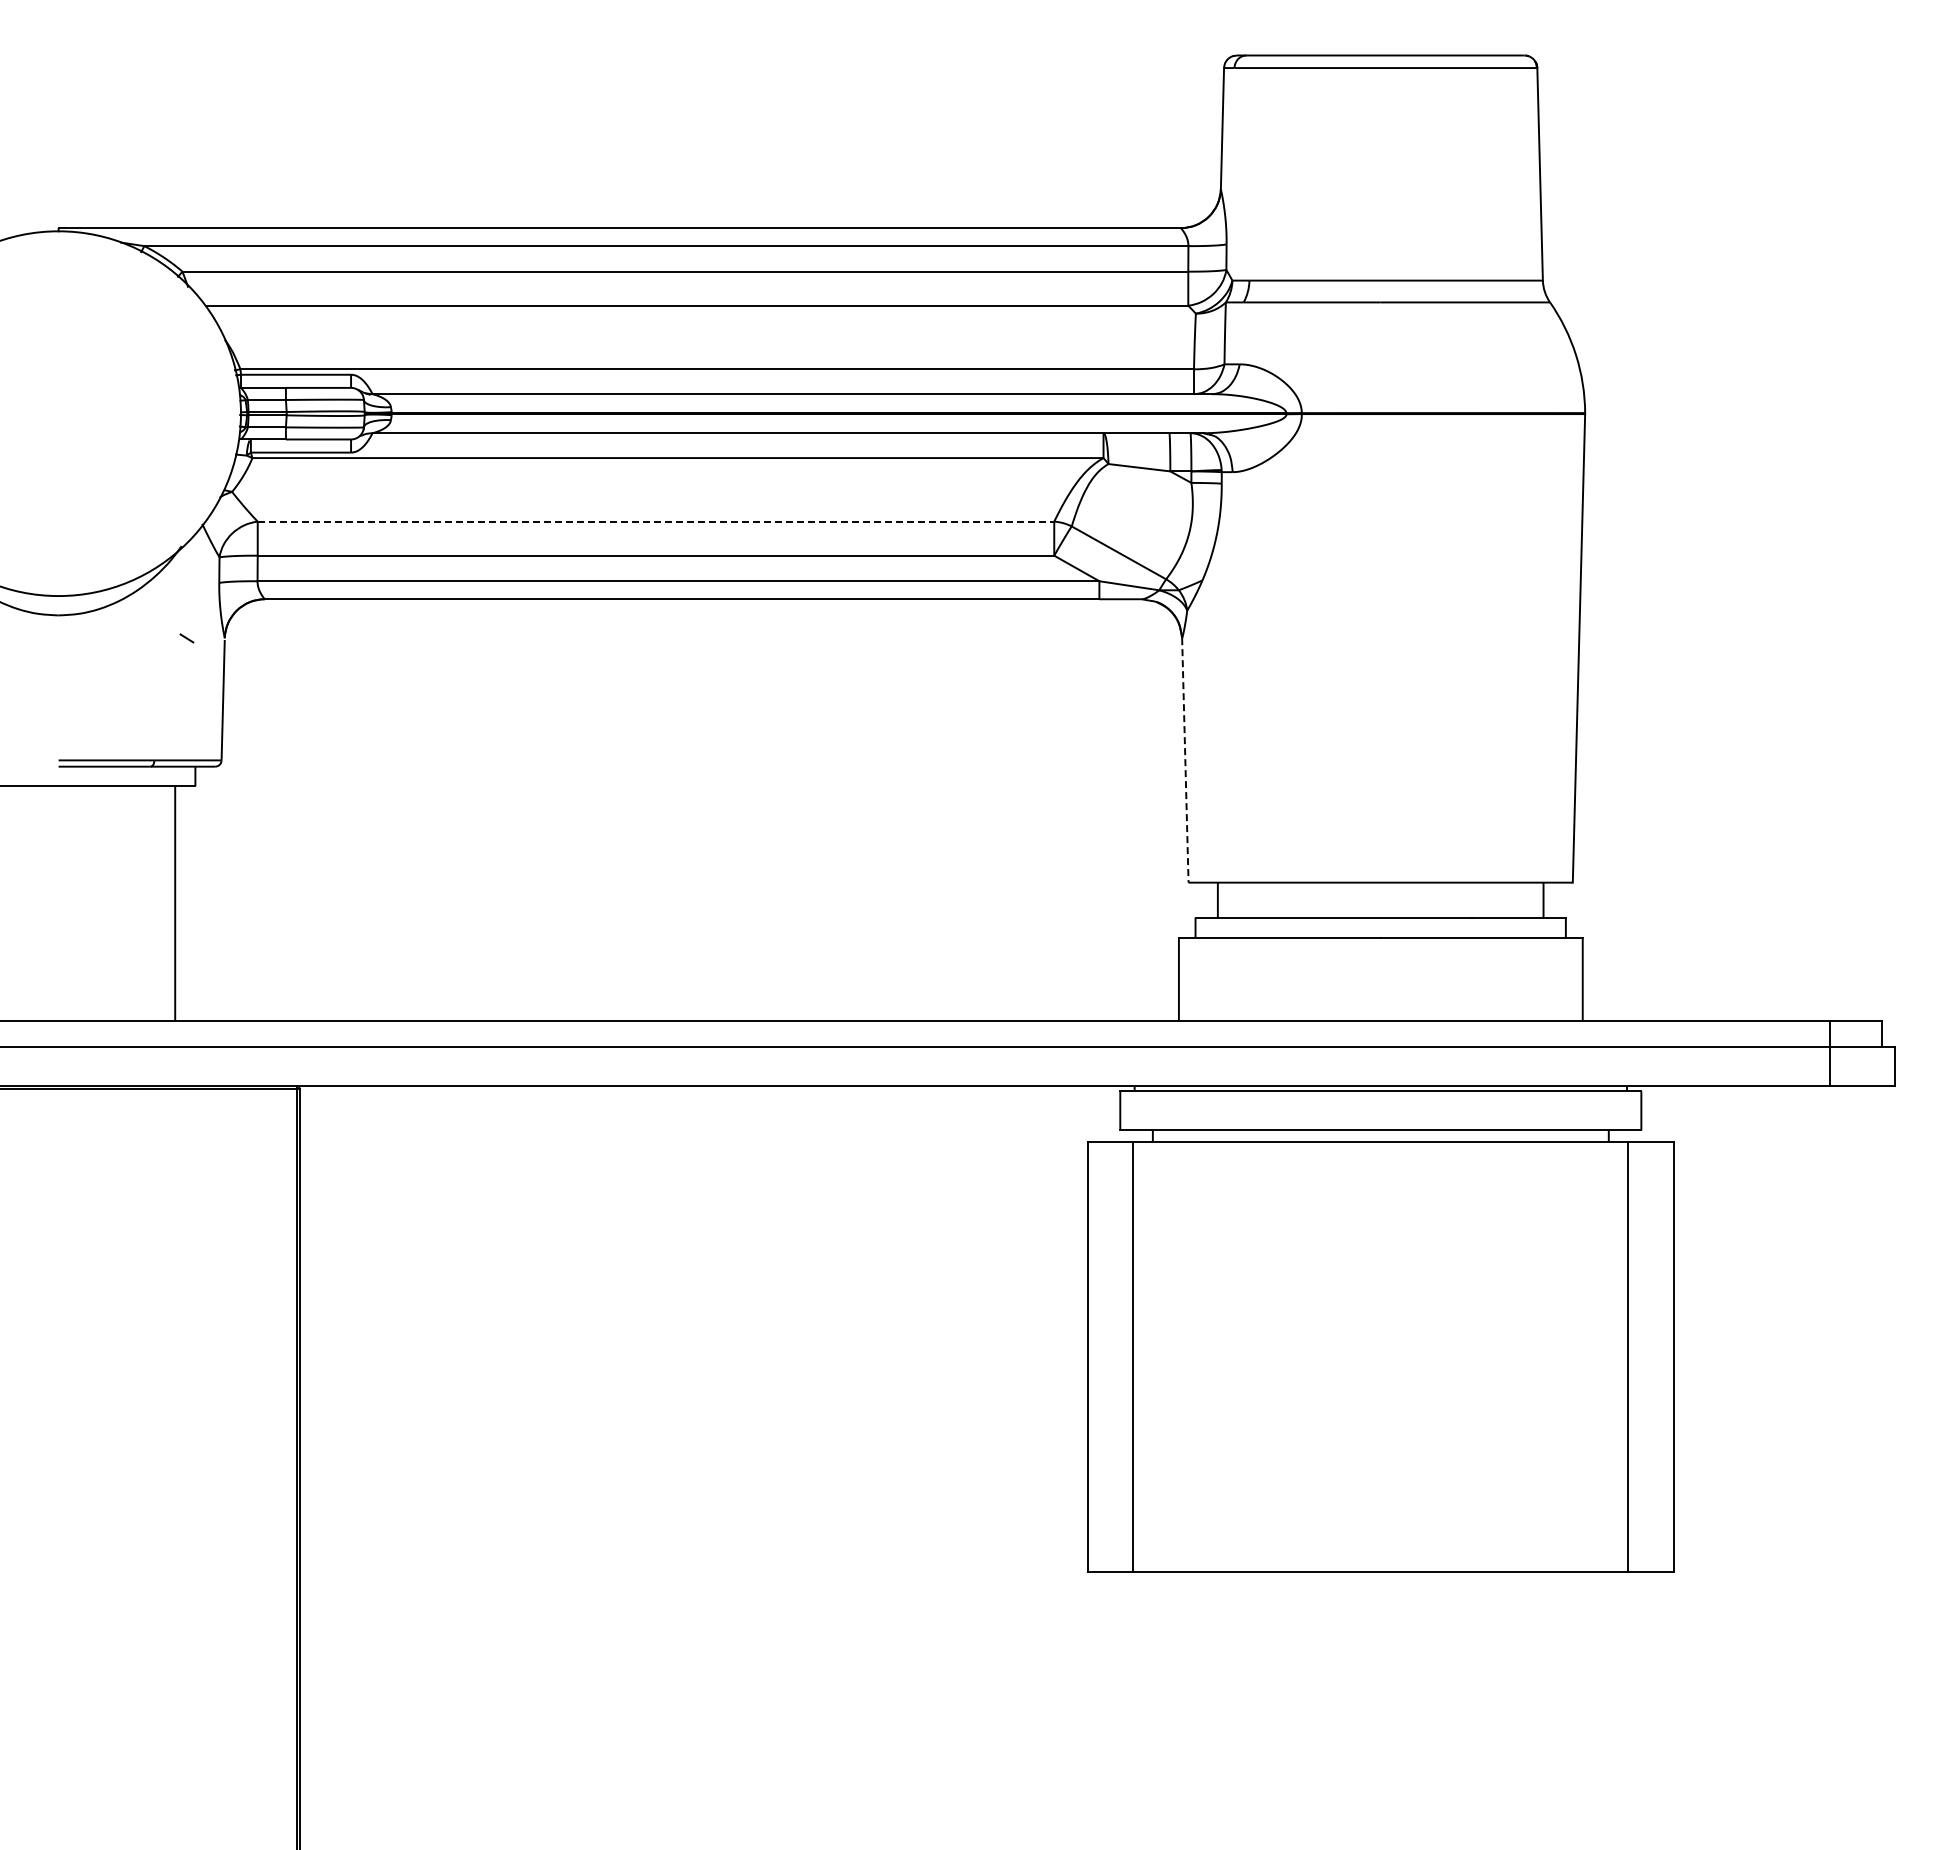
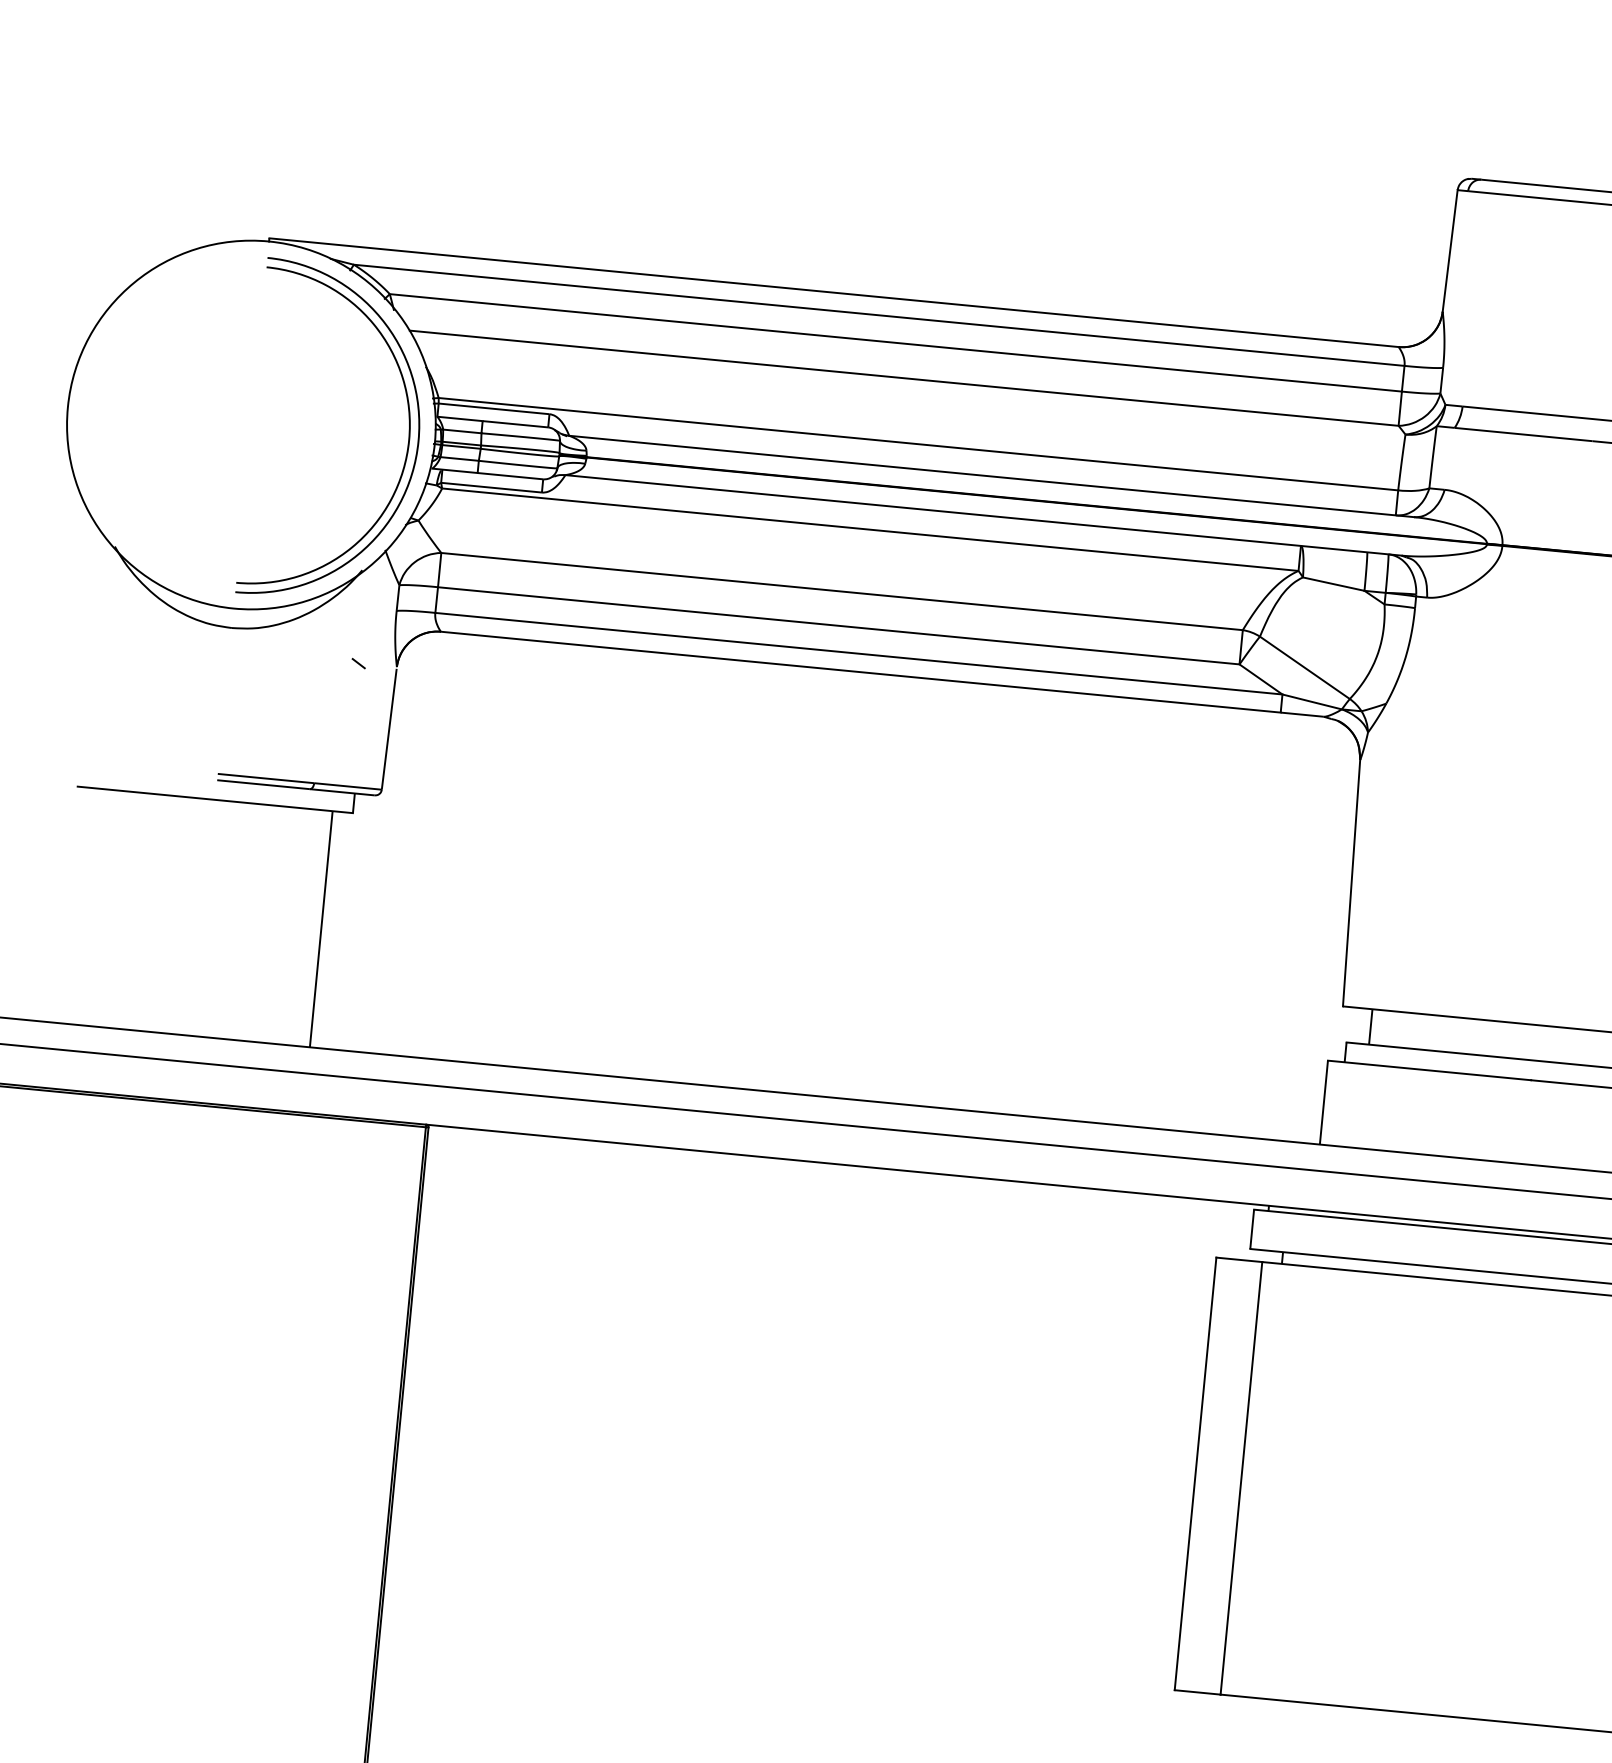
part: (214, 413) -> (408, 439), added
line: (656, 521) -> (842, 591), dashed -> solid
line: (1185, 760) -> (1351, 883), dashed -> solid

